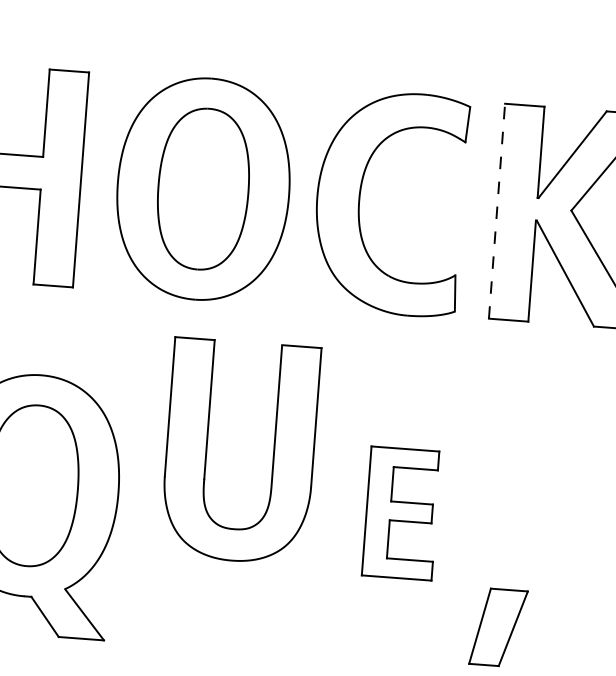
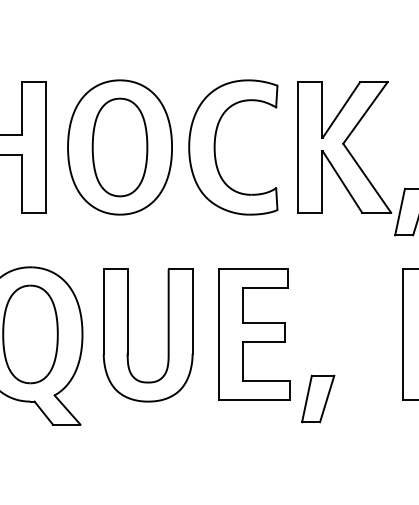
line: (497, 211) -> (298, 147), dashed -> solid
part: (207, 449) -> (128, 335), moved
part: (401, 513) -> (254, 334), size x1.67

